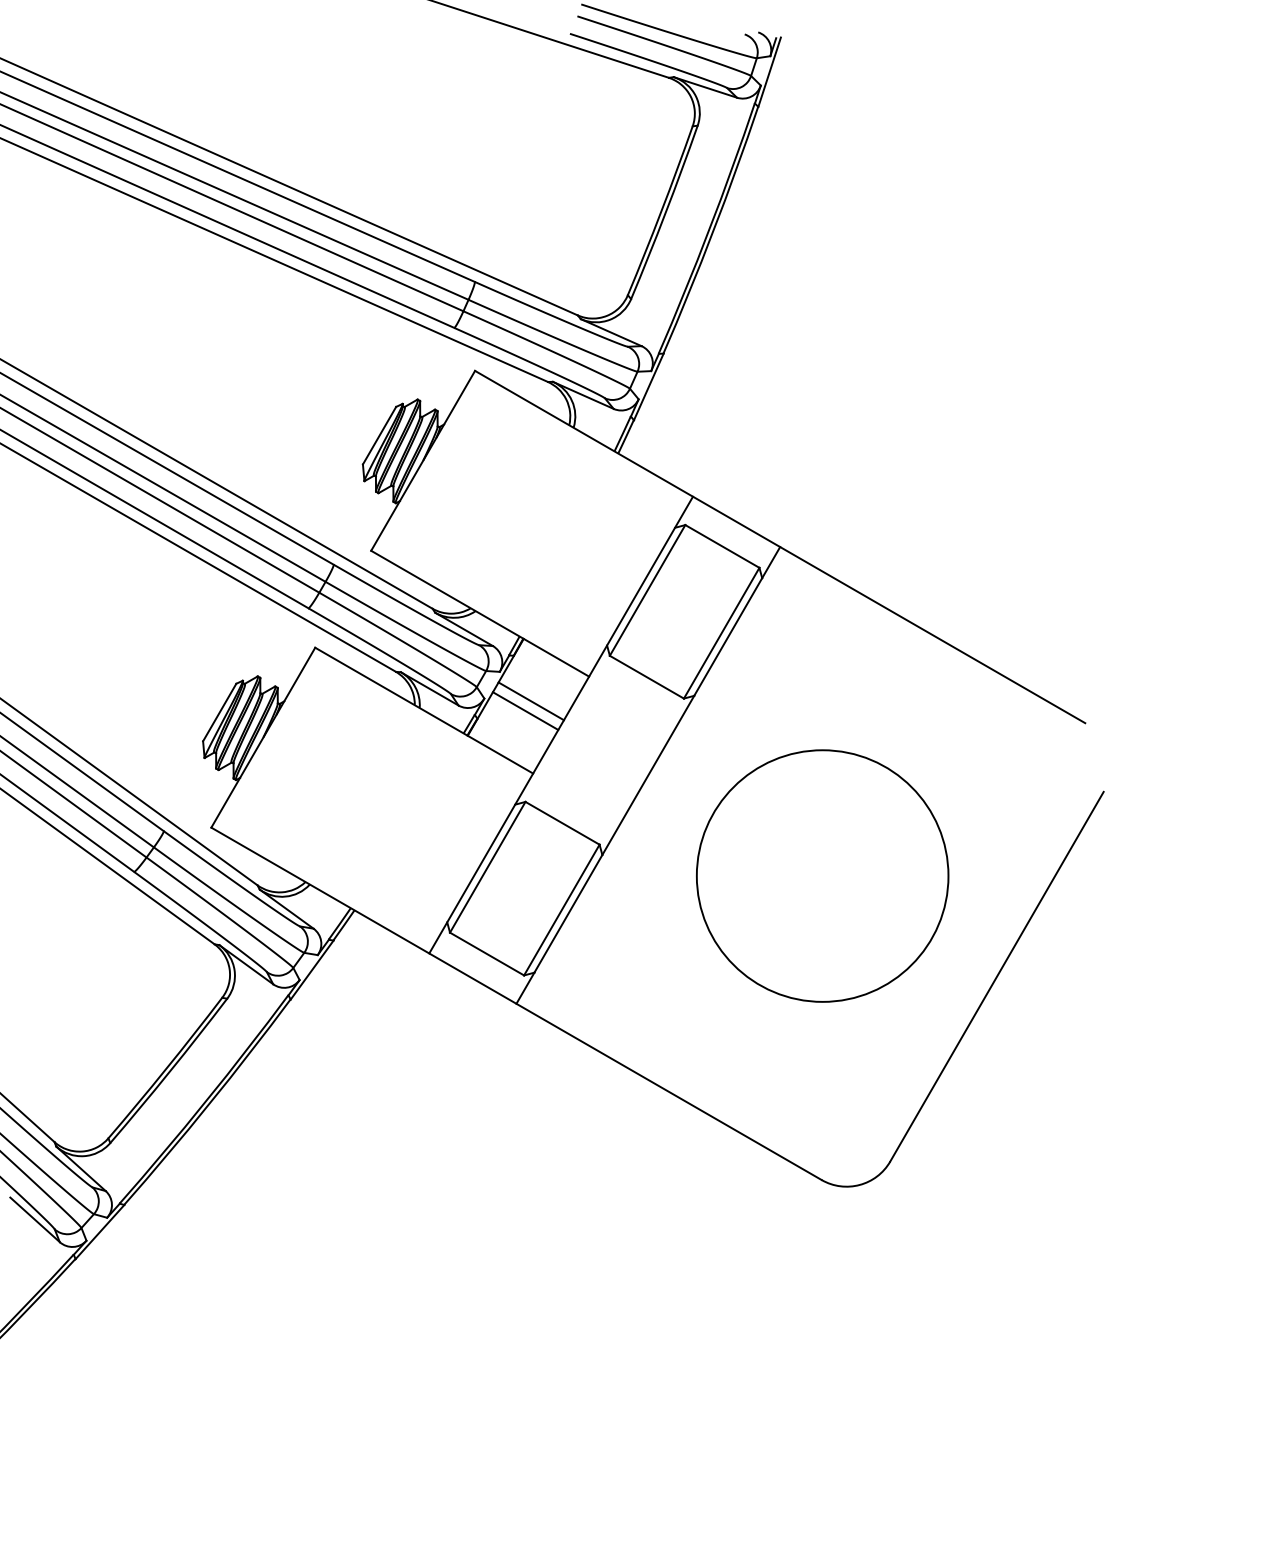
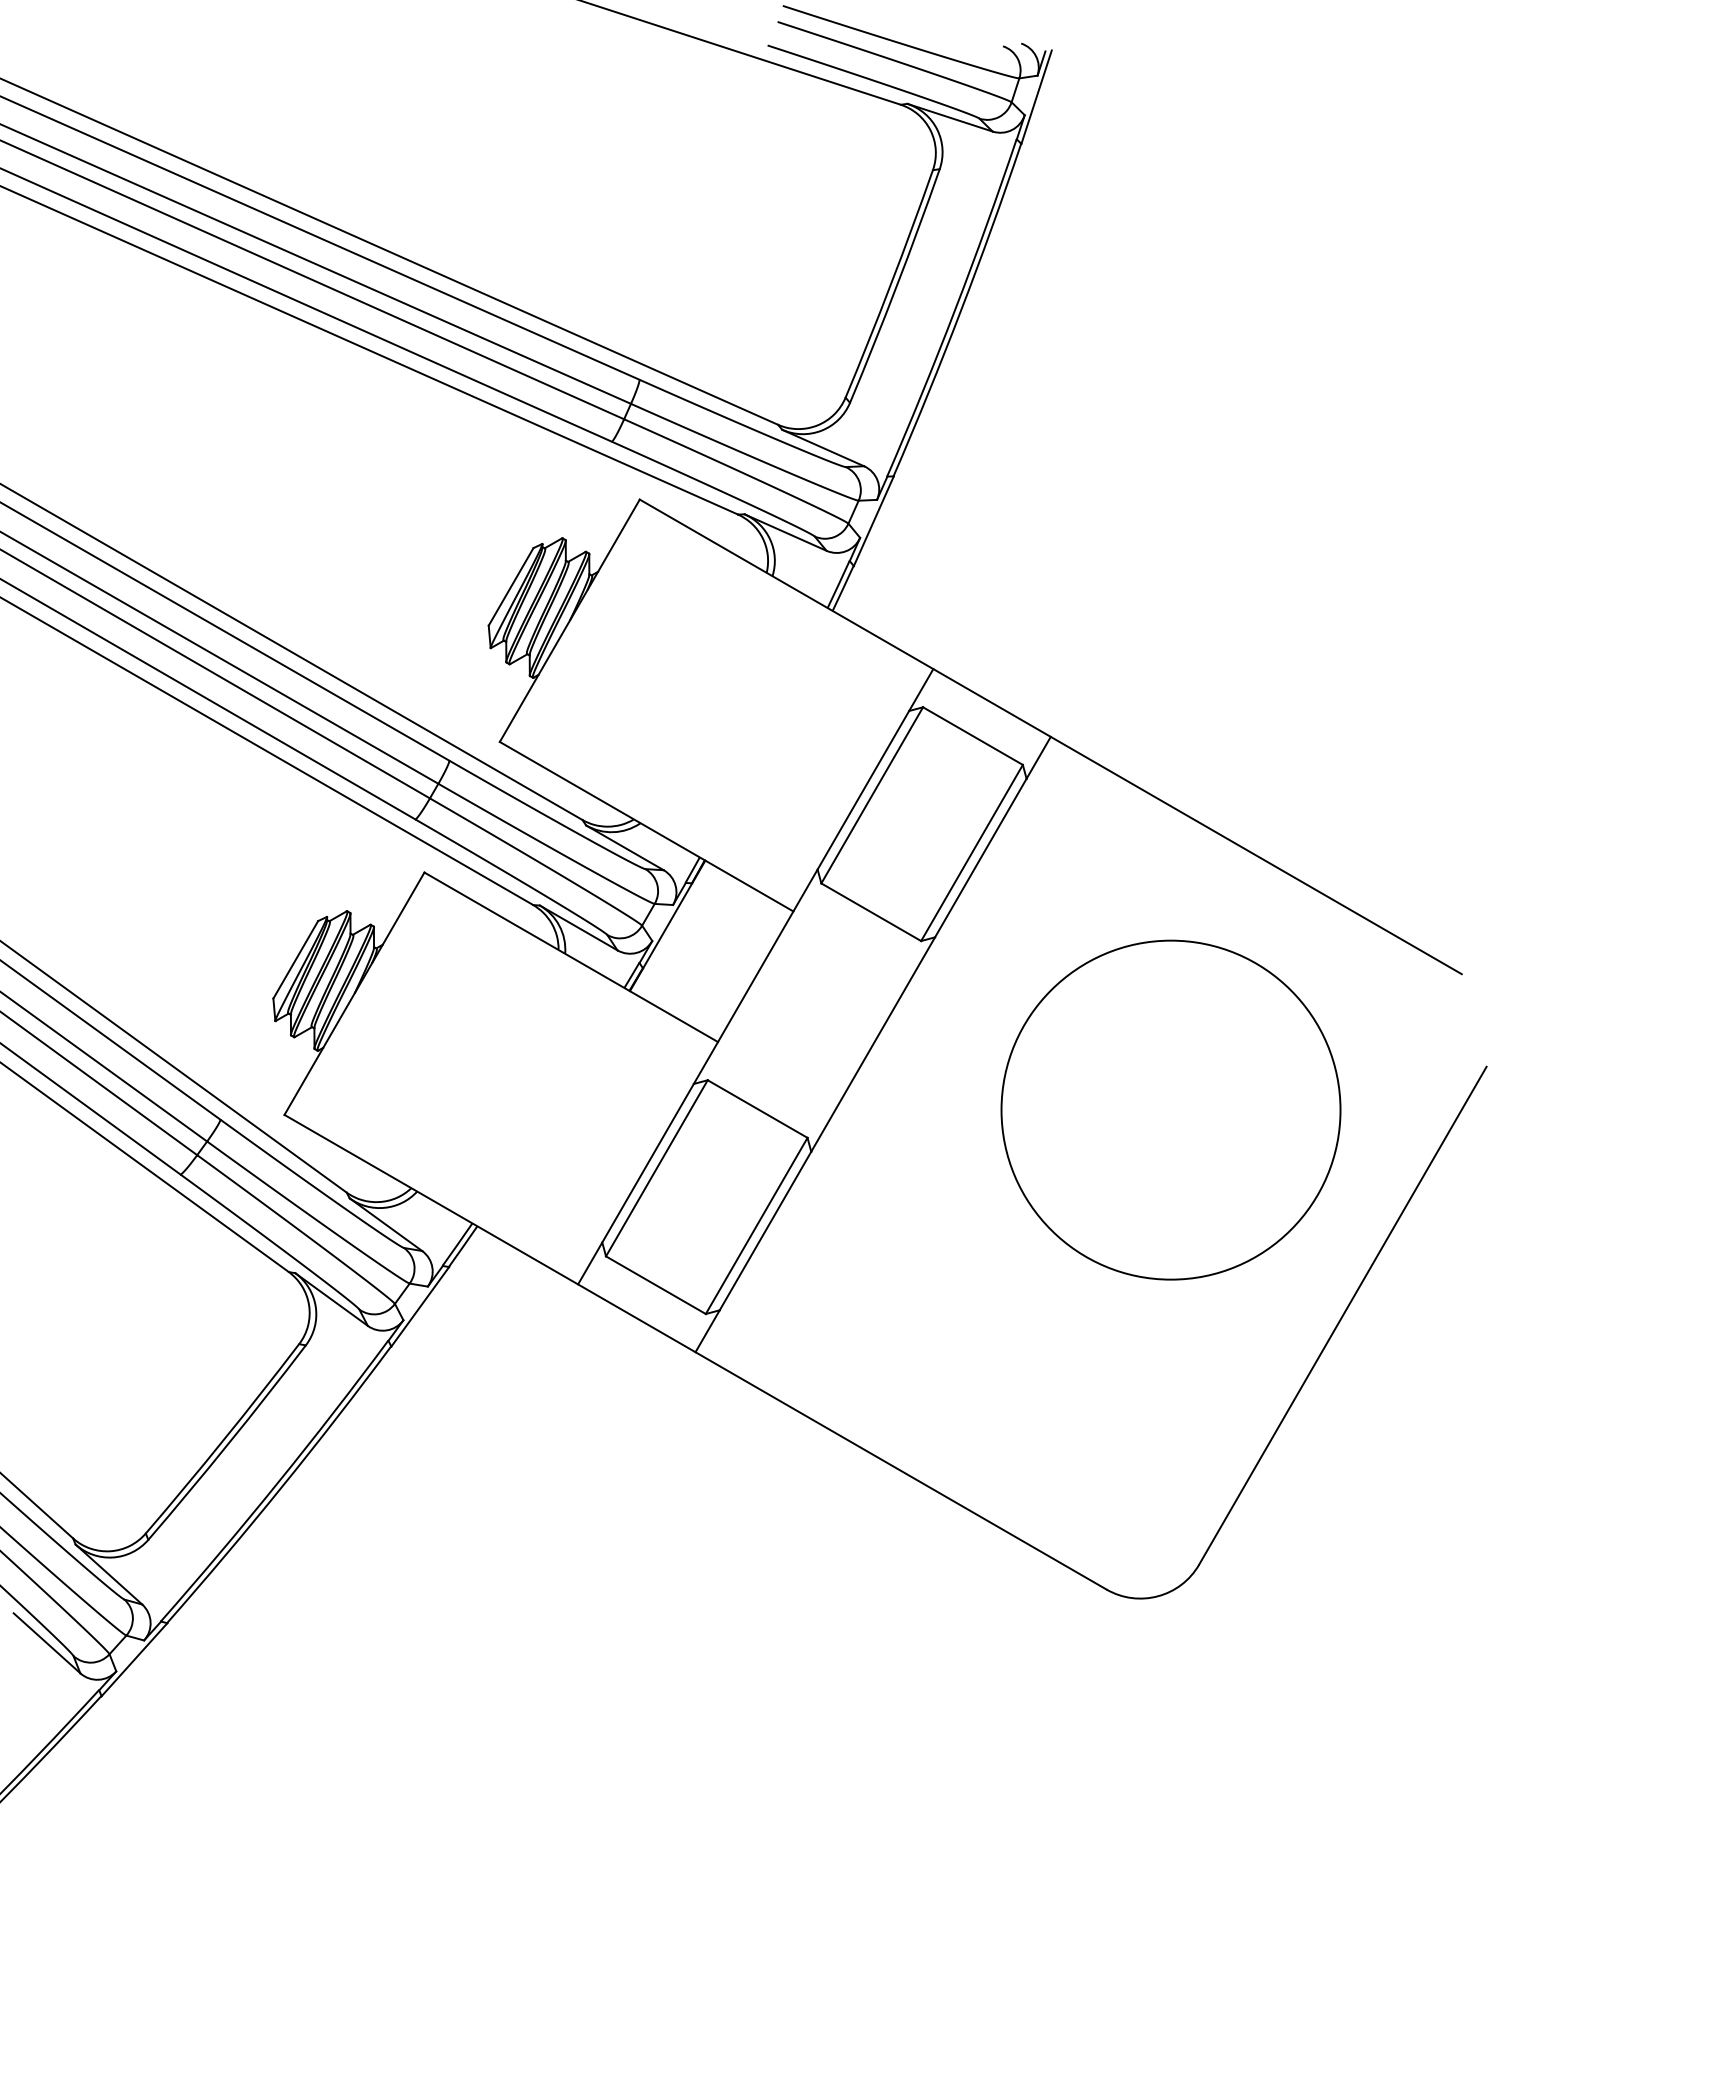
line: (531, 701) -> (715, 944), removed
line: (525, 710) -> (707, 957), removed
circle: (822, 875) -> (1170, 1109), moved

